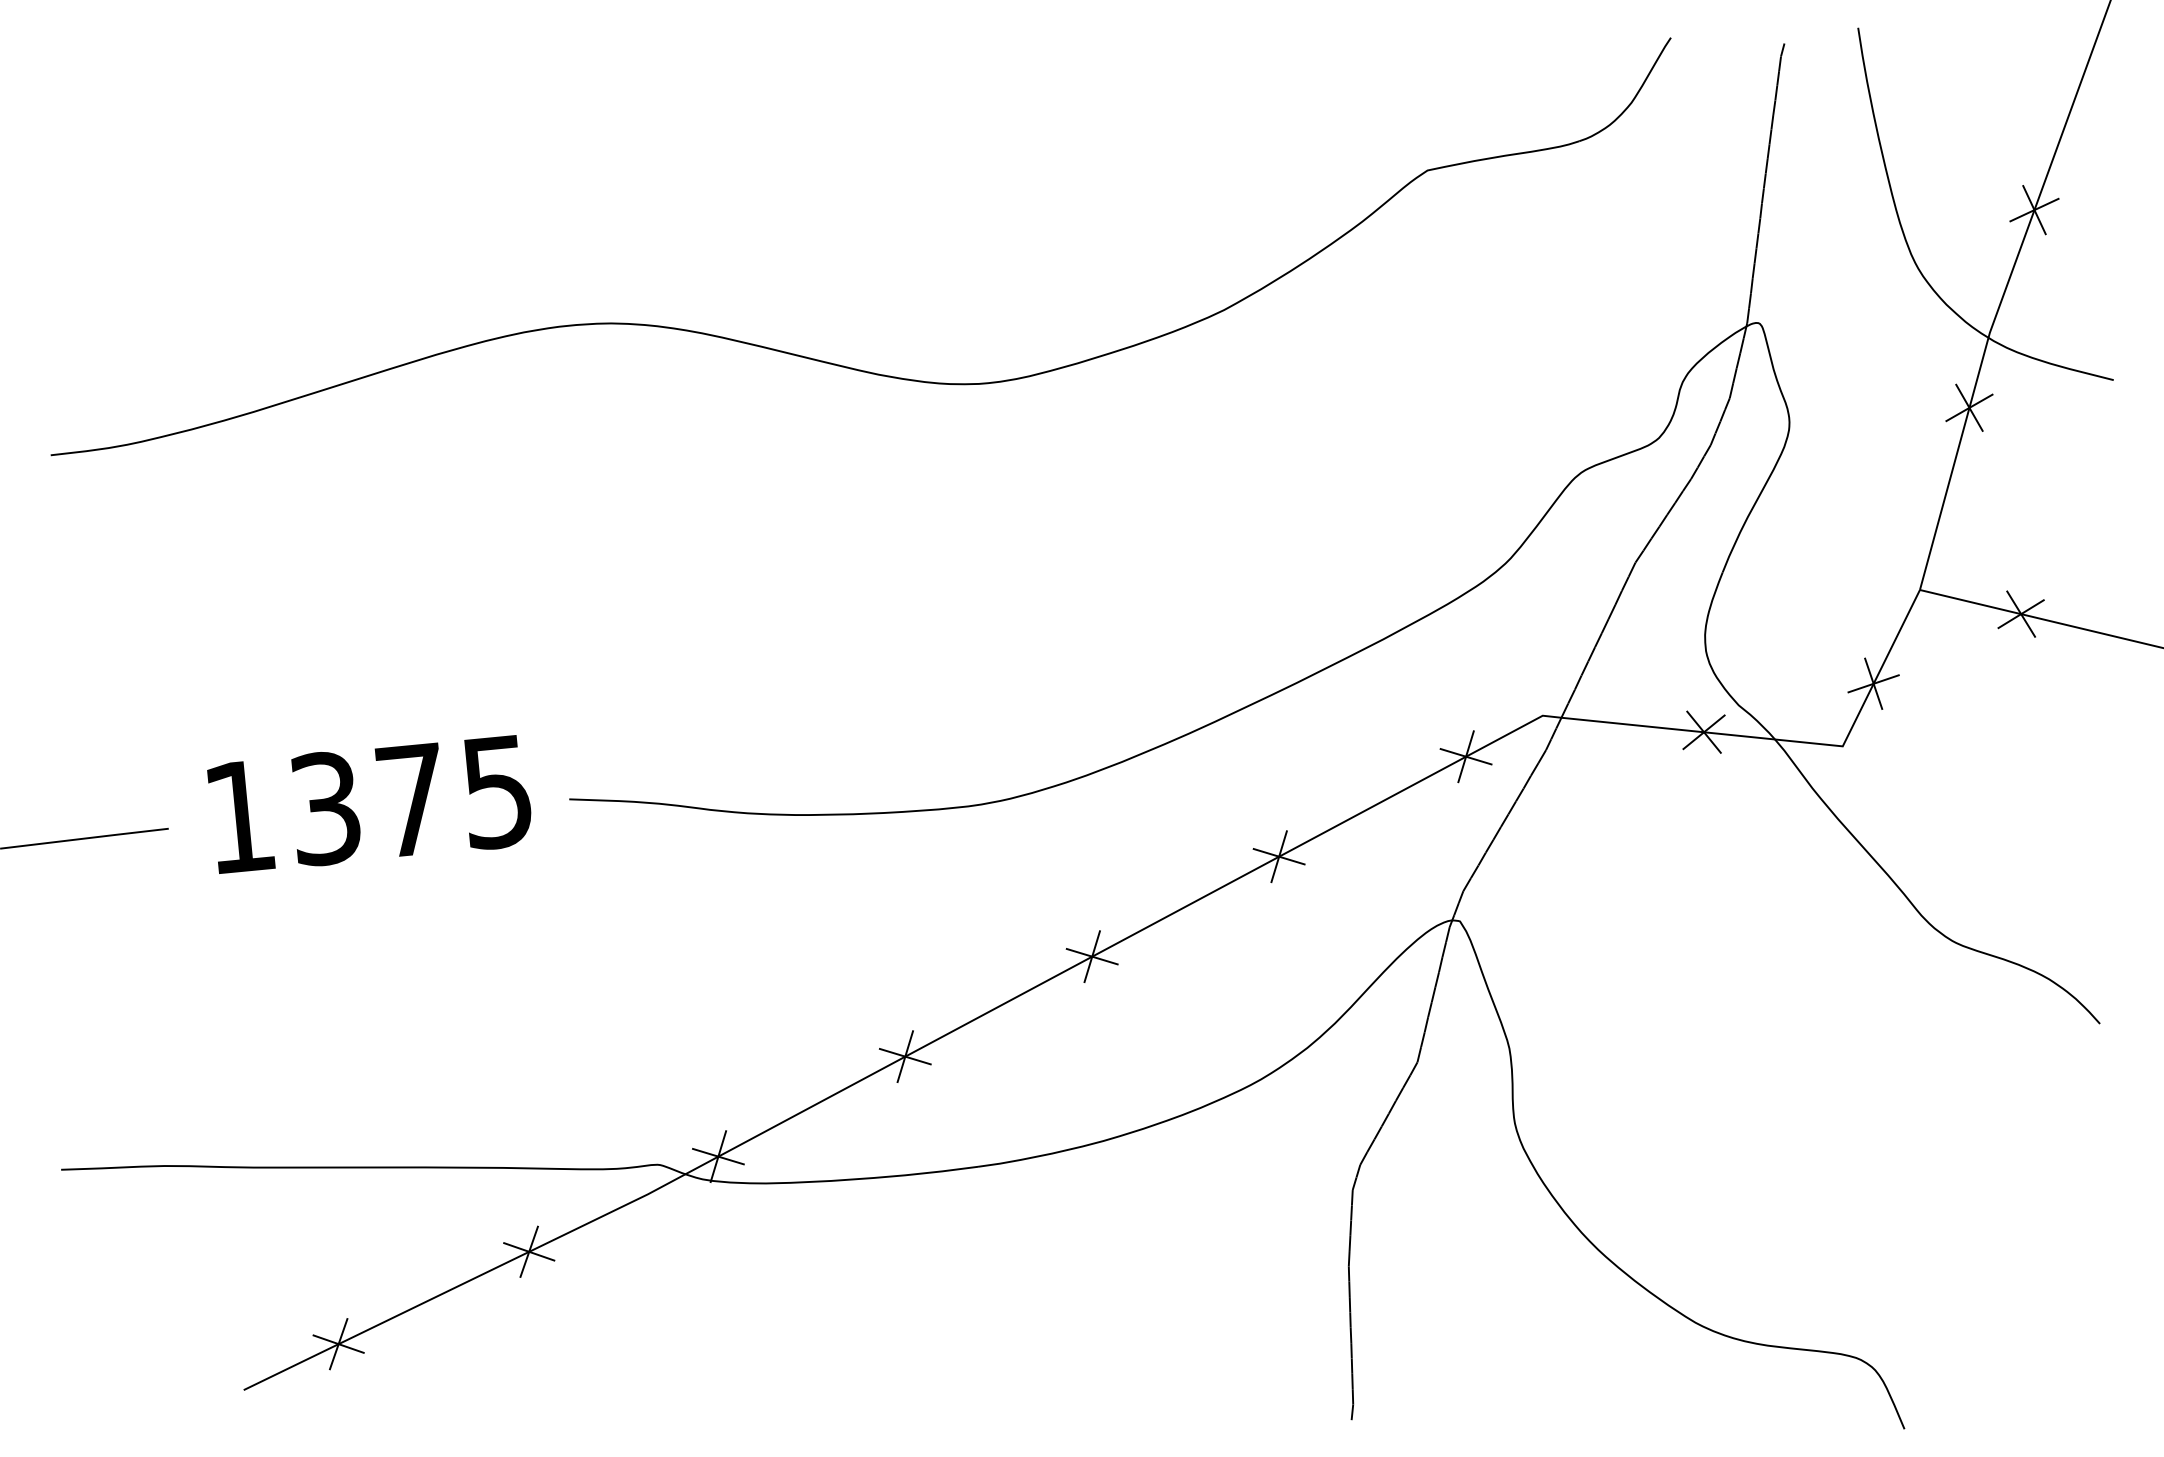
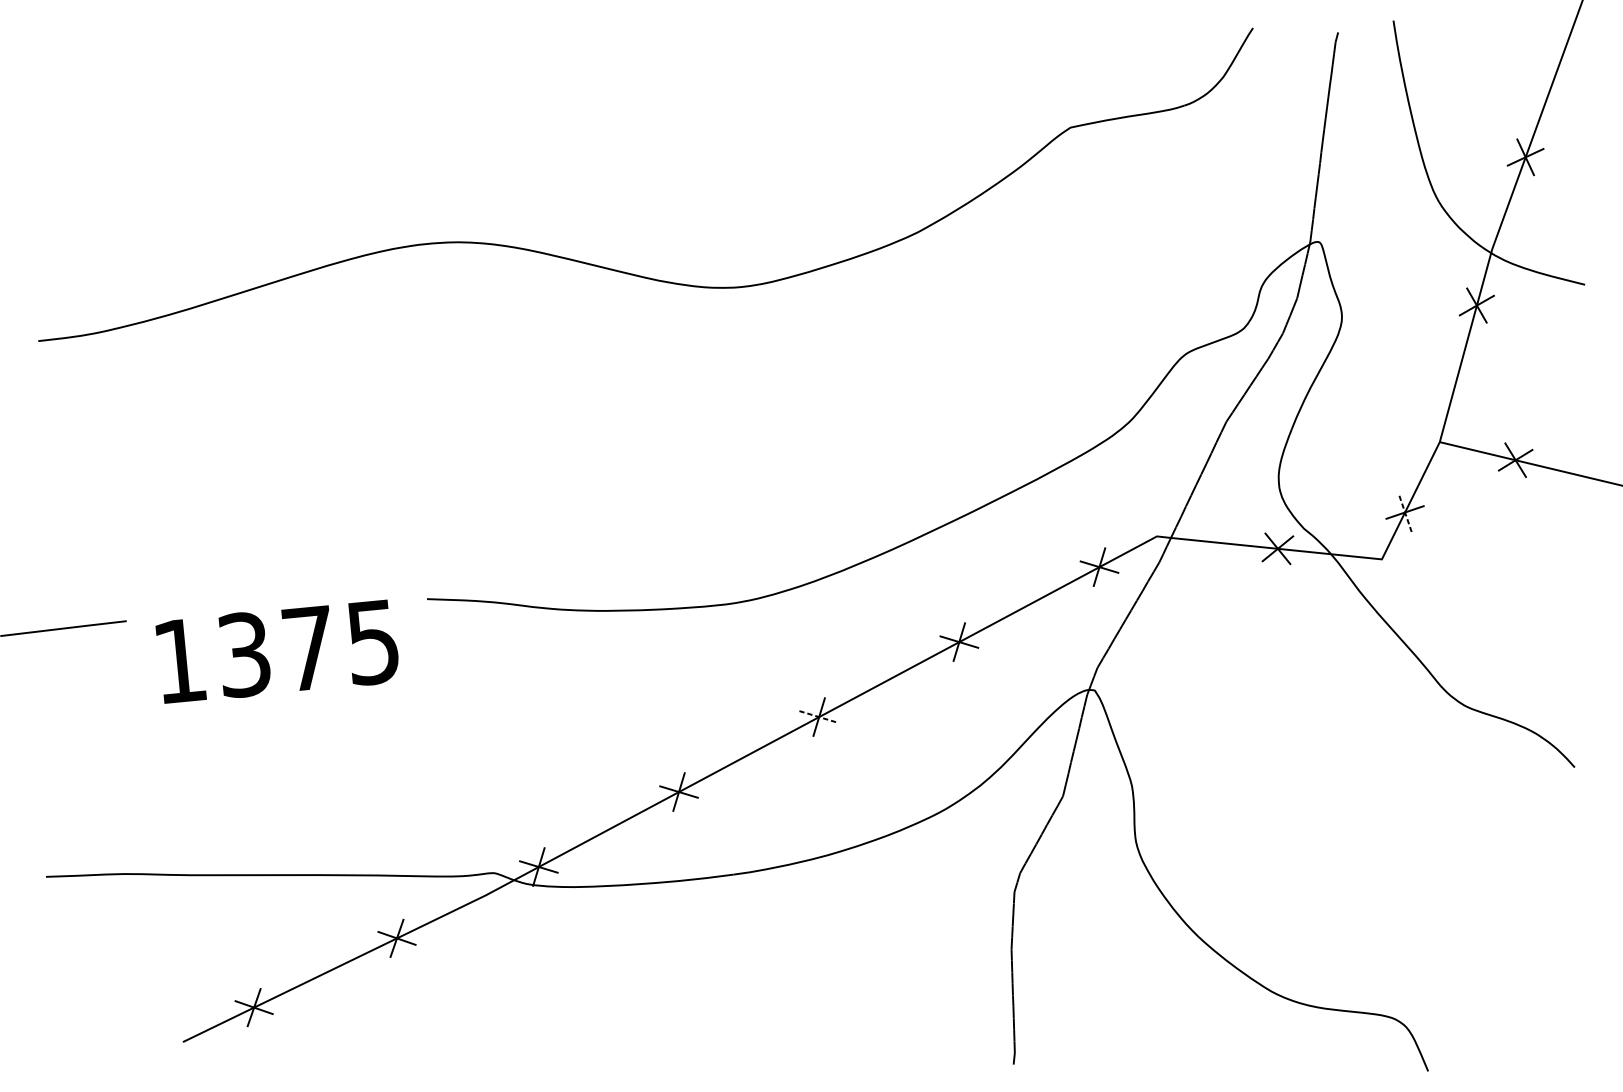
line: (1873, 683) -> (1404, 512), solid -> dashed
text: (369, 804) -> (277, 651), moved
line: (1092, 956) -> (819, 716), solid -> dashed

